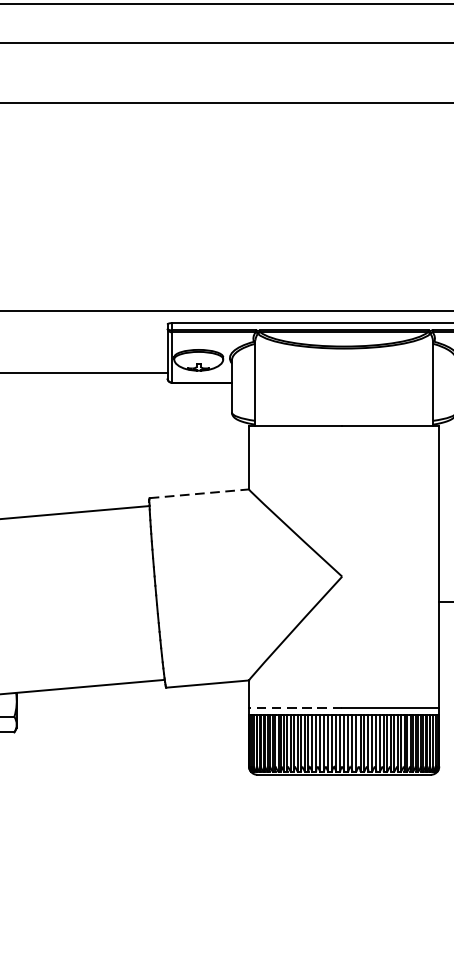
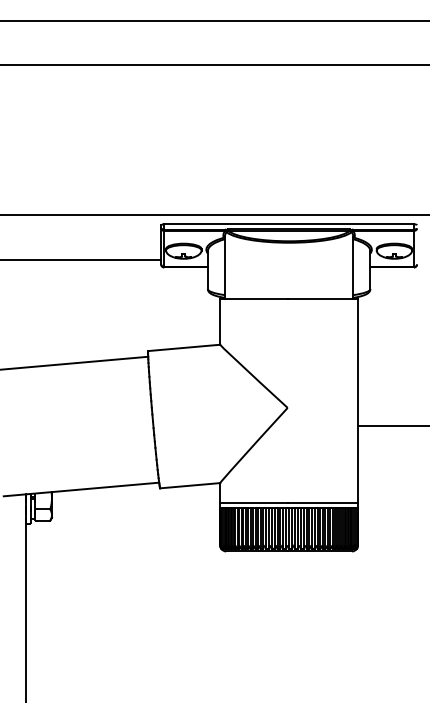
line: (199, 493) -> (184, 347), dashed -> solid
line: (294, 708) -> (253, 503), dashed -> solid

